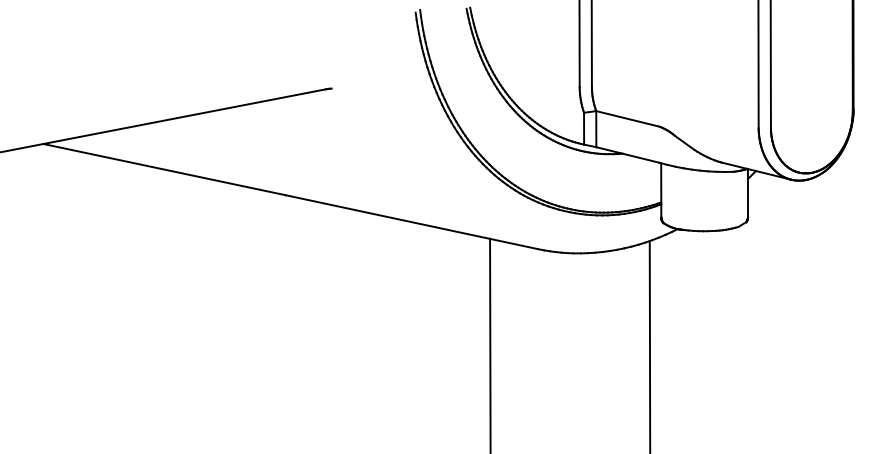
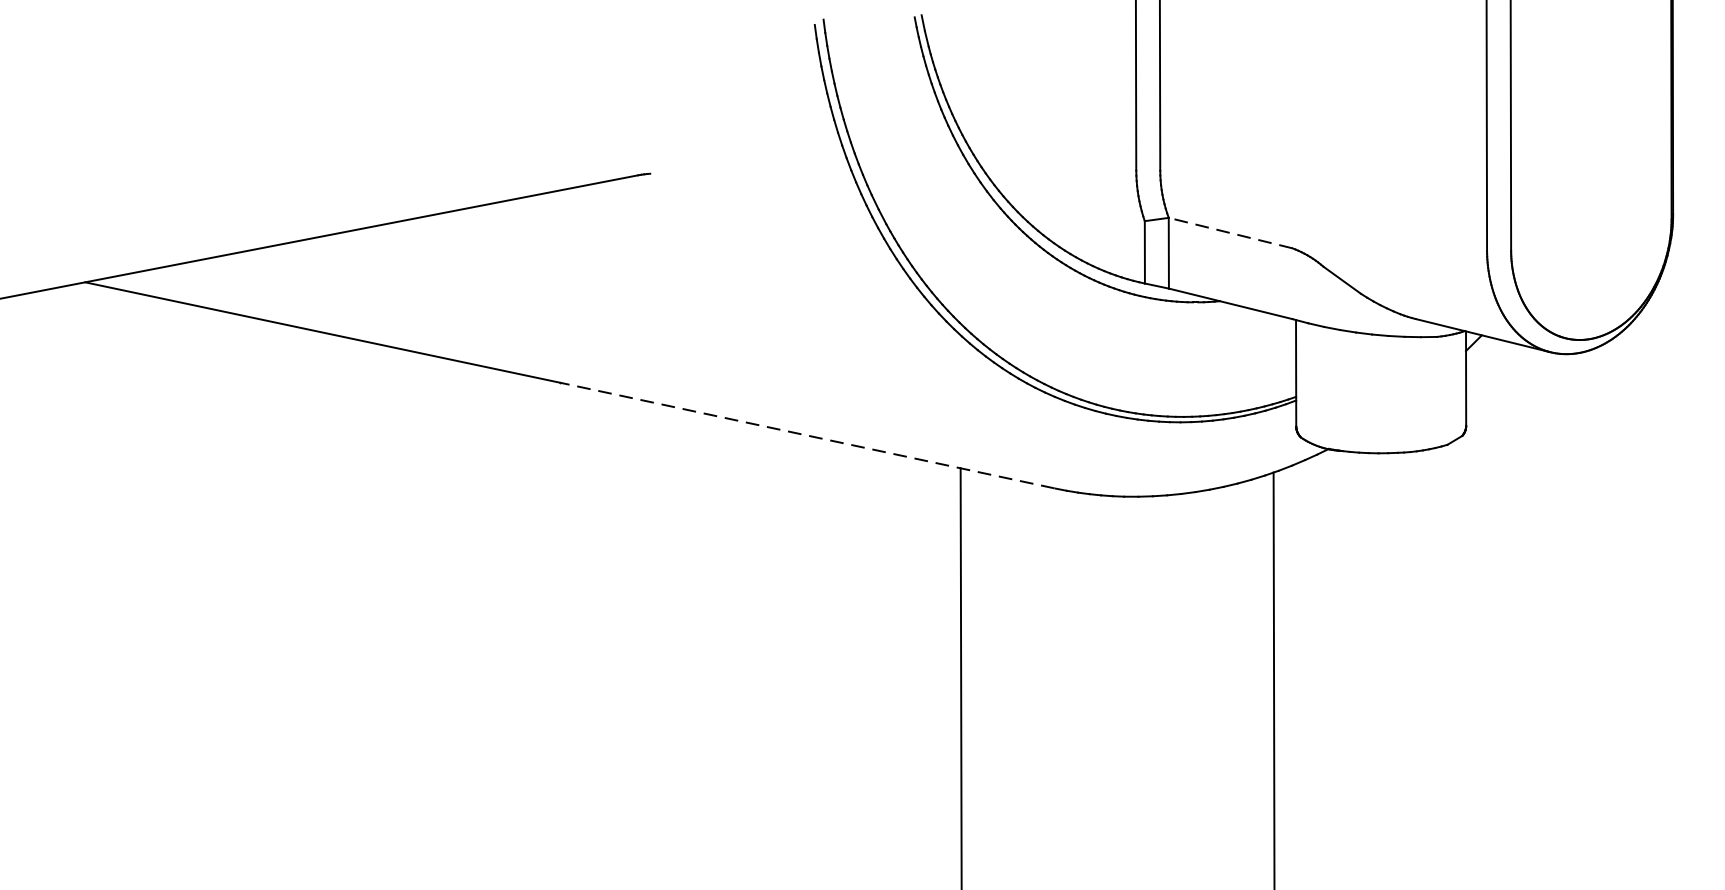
line: (627, 118) -> (1229, 232), solid -> dashed
line: (411, 222) -> (806, 436), solid -> dashed

